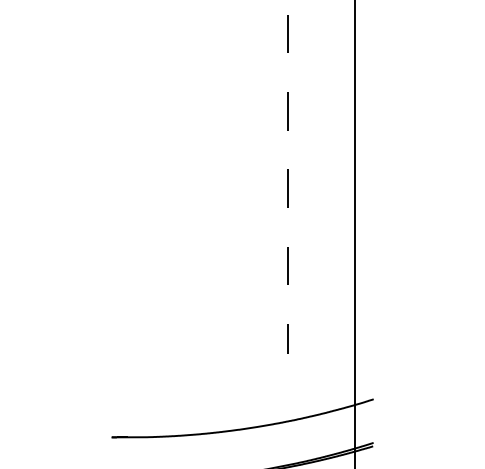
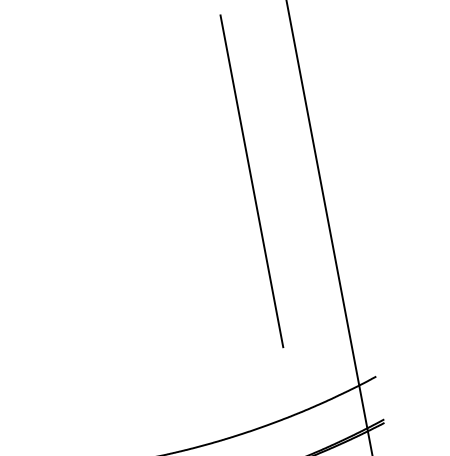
line: (287, 184) -> (251, 181), dashed -> solid

